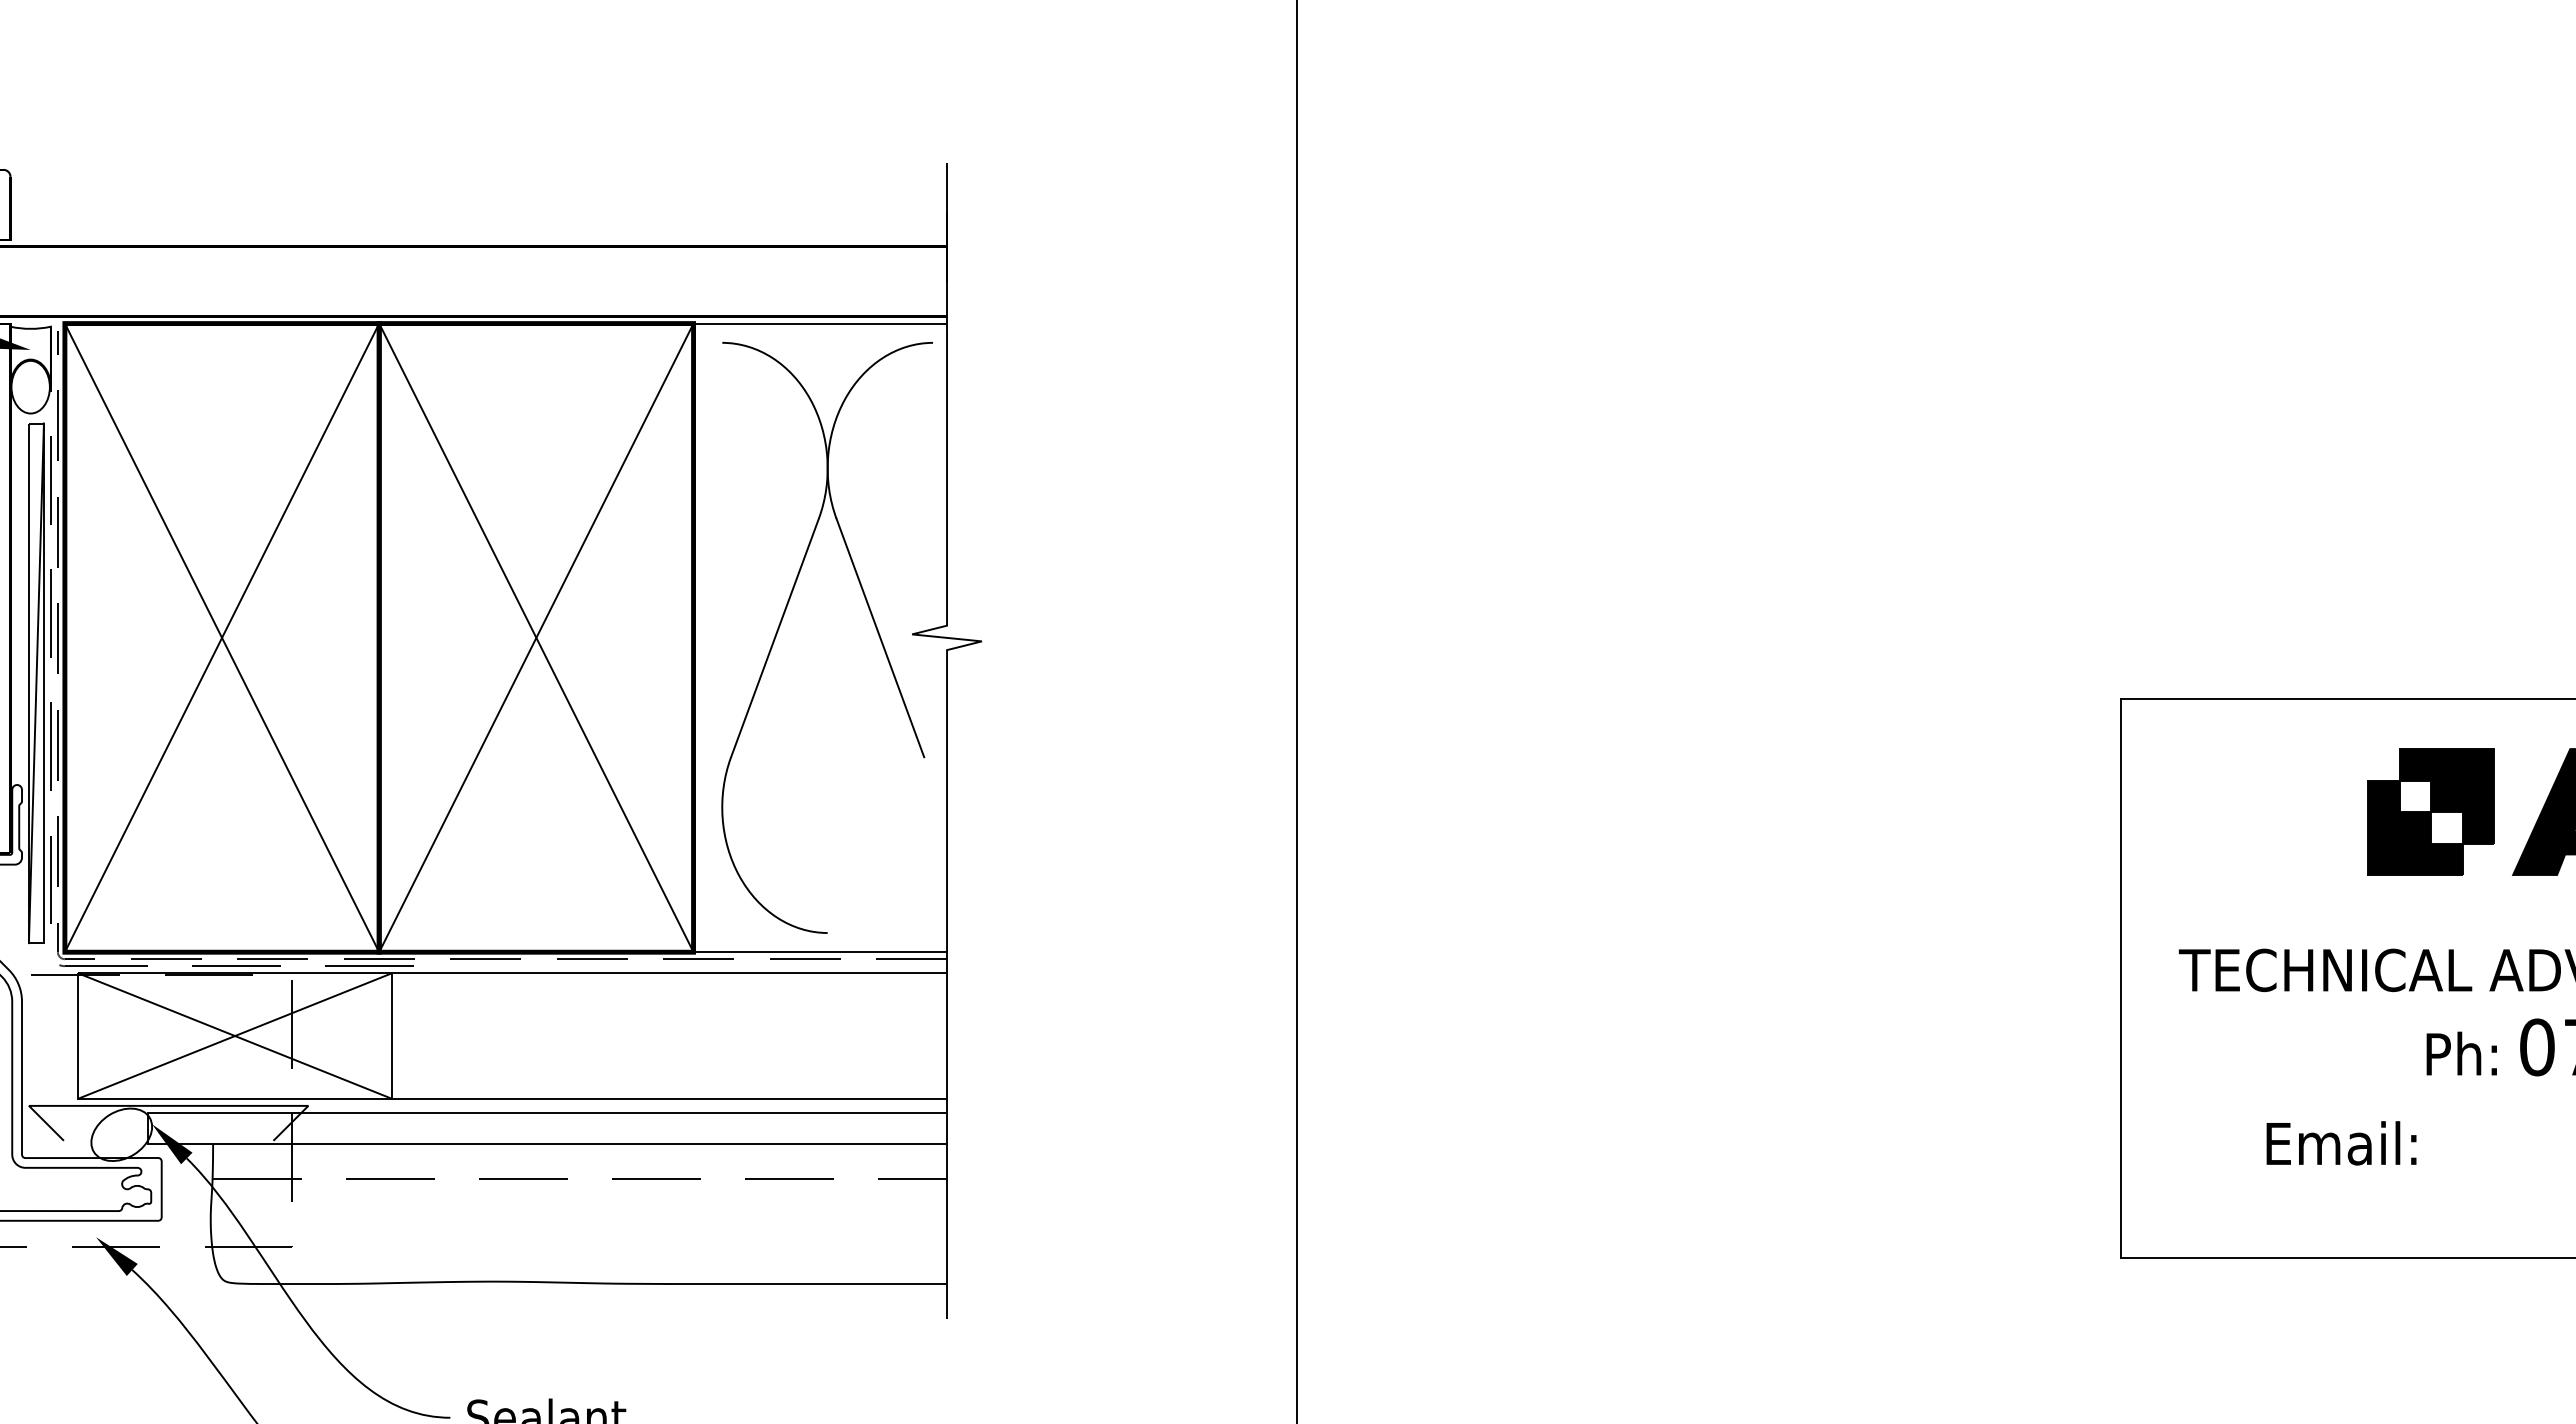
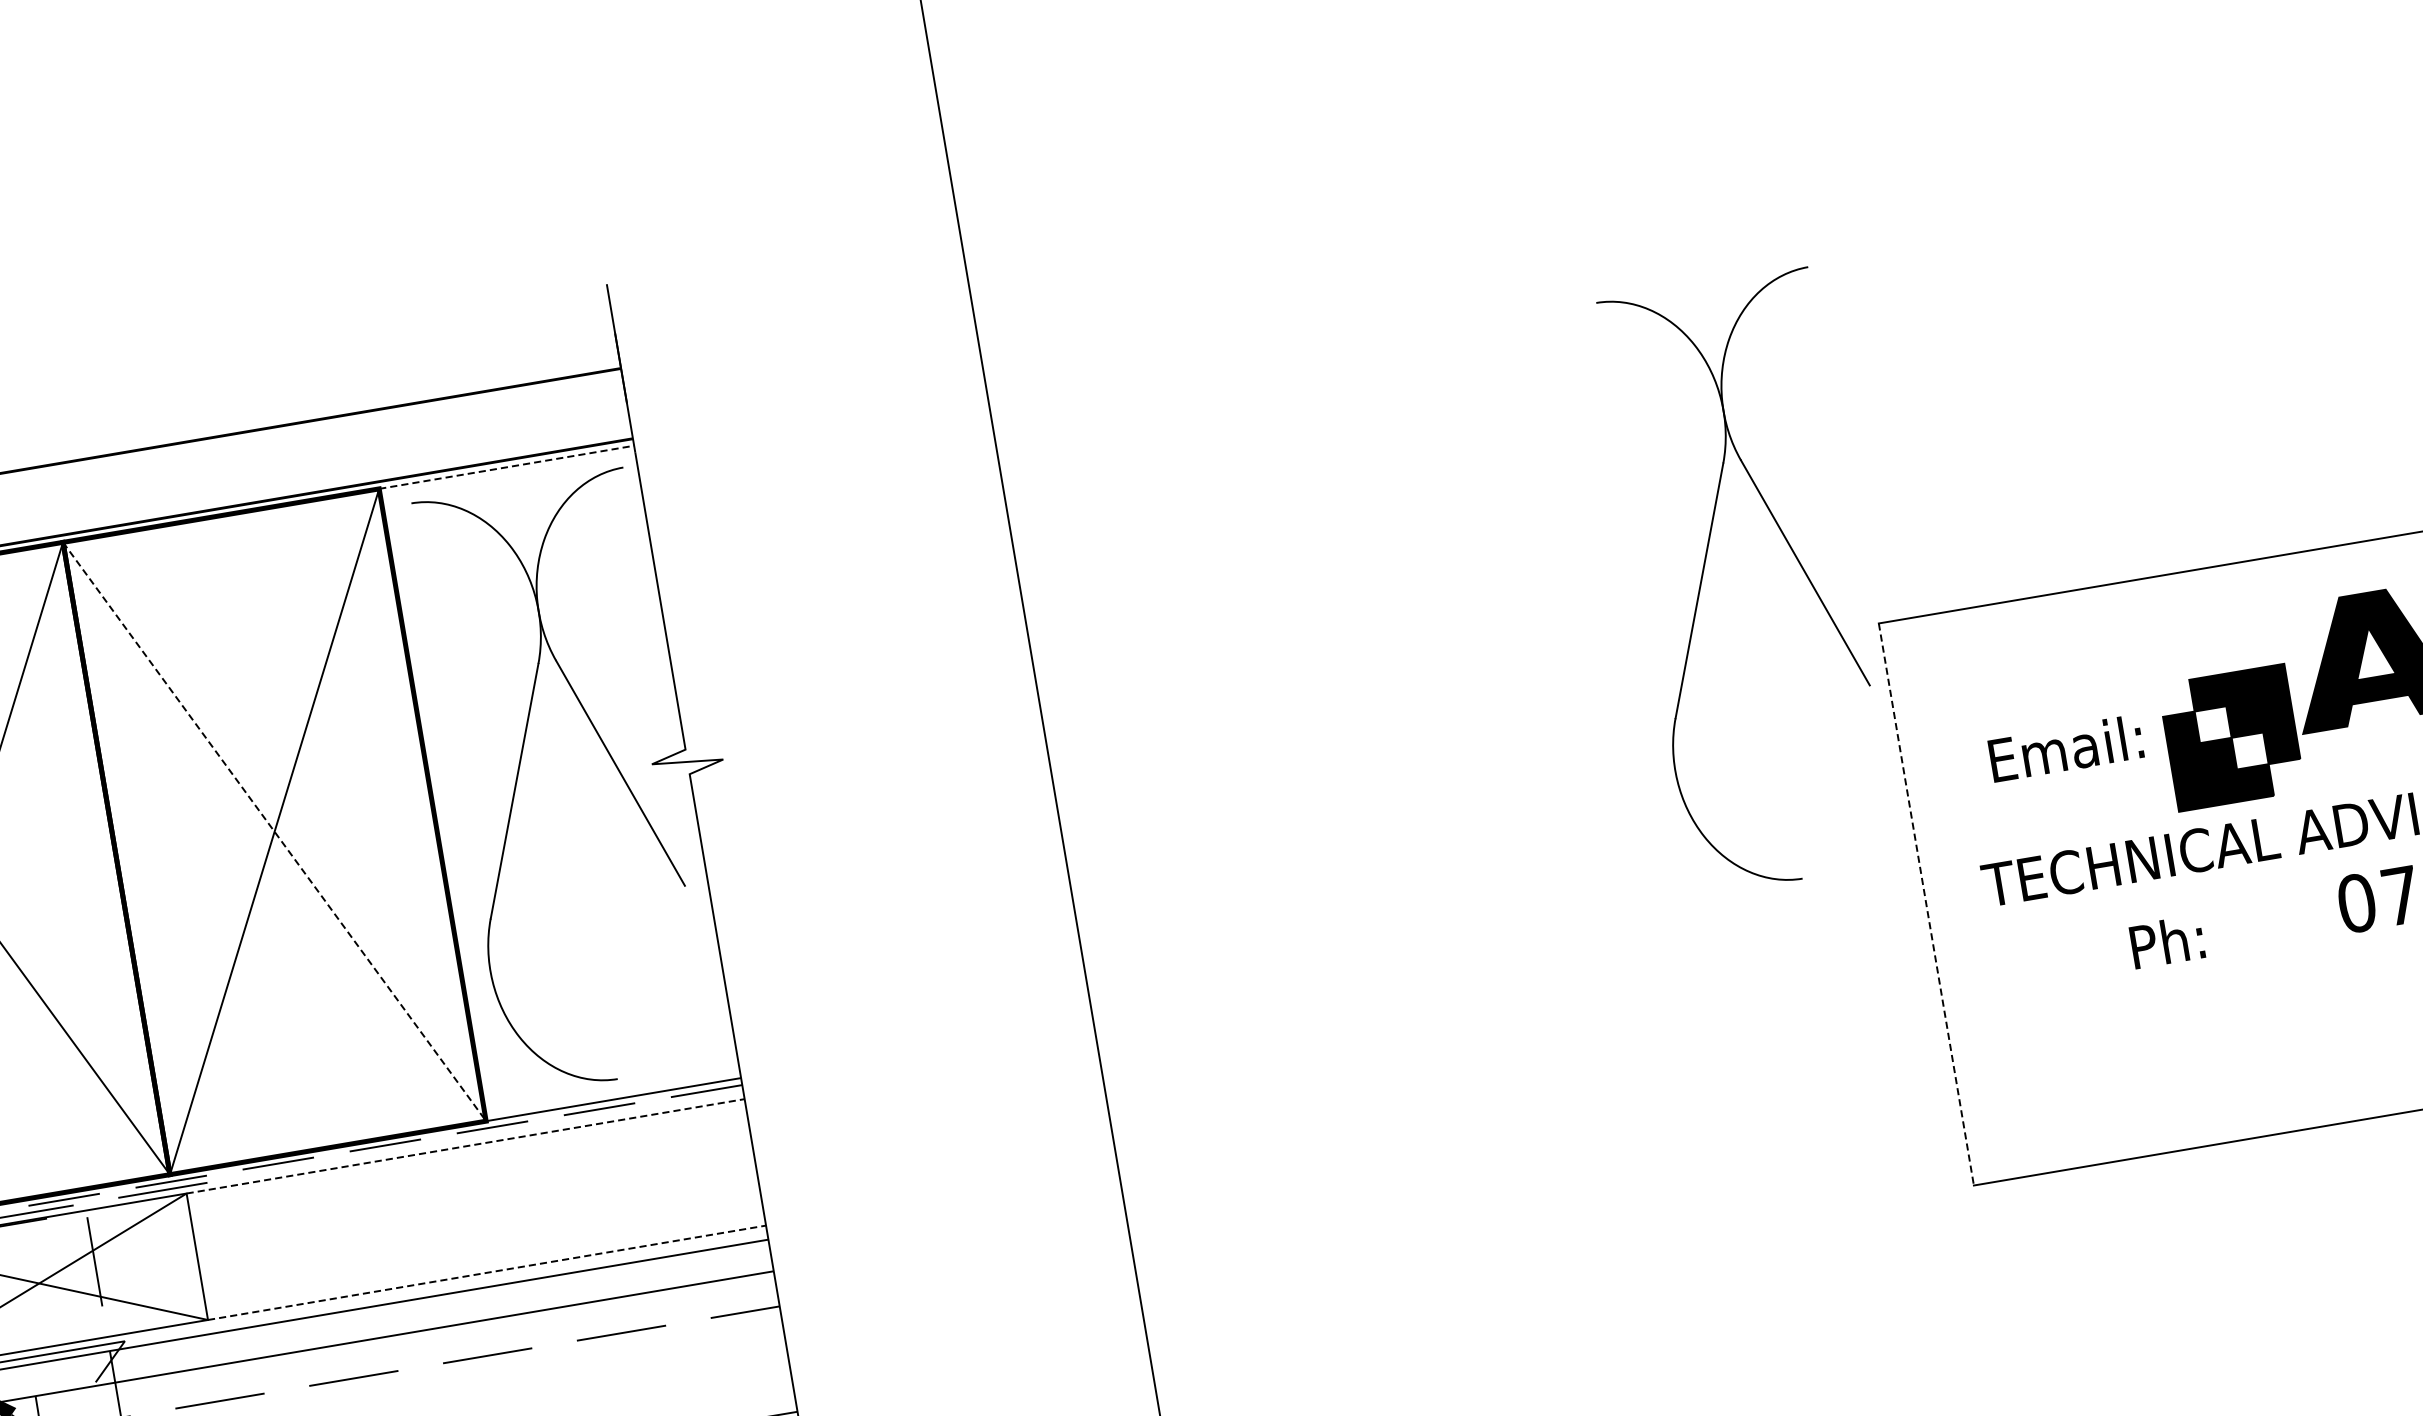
line: (820, 323) -> (506, 467), solid -> dashed
part: (1961, 618) -> (1704, 569), added
line: (536, 638) -> (274, 832), solid -> dashed
part: (2430, 811) -> (2230, 737), moved
line: (670, 973) -> (466, 1146), solid -> dashed
line: (2121, 978) -> (1926, 904), solid -> dashed
text: (2461, 1053) -> (2166, 941), moved
line: (670, 1098) -> (487, 1272), solid -> dashed
text: (2341, 1143) -> (2066, 748), moved

